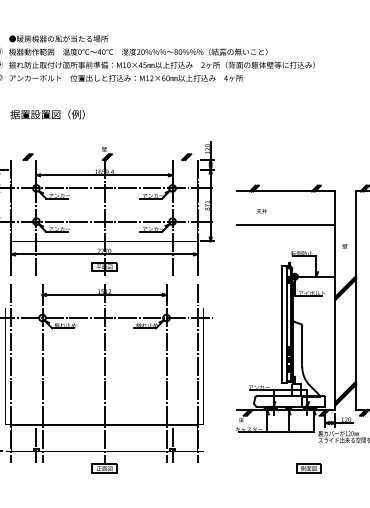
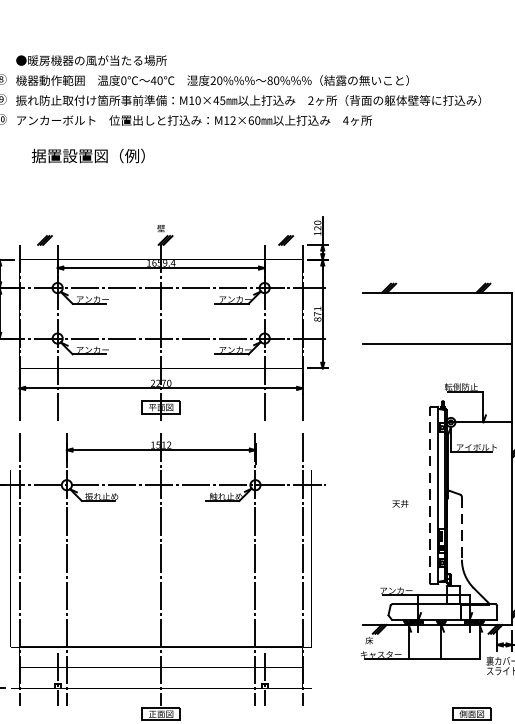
text: (47, 114) -> (88, 155), moved
text: (261, 210) -> (399, 502), moved
line: (281, 324) -> (430, 495), solid -> dashed
line: (302, 346) -> (462, 528), solid -> dashed

